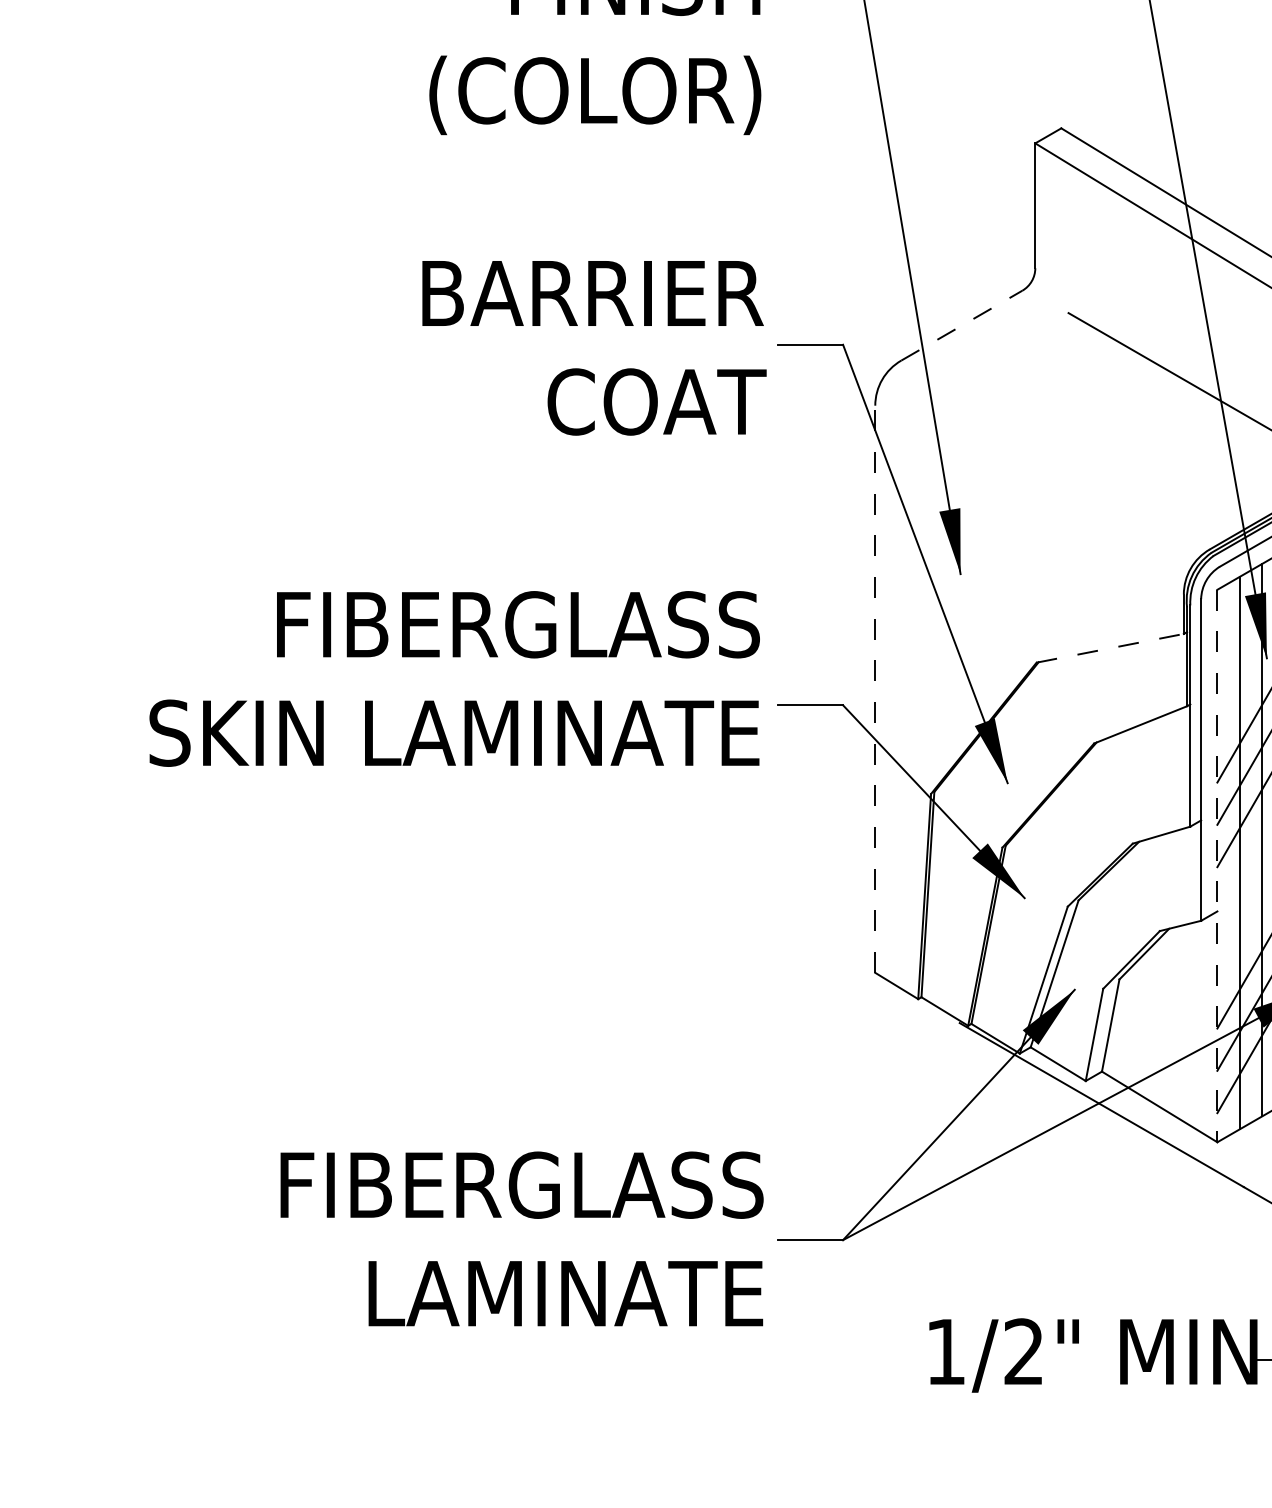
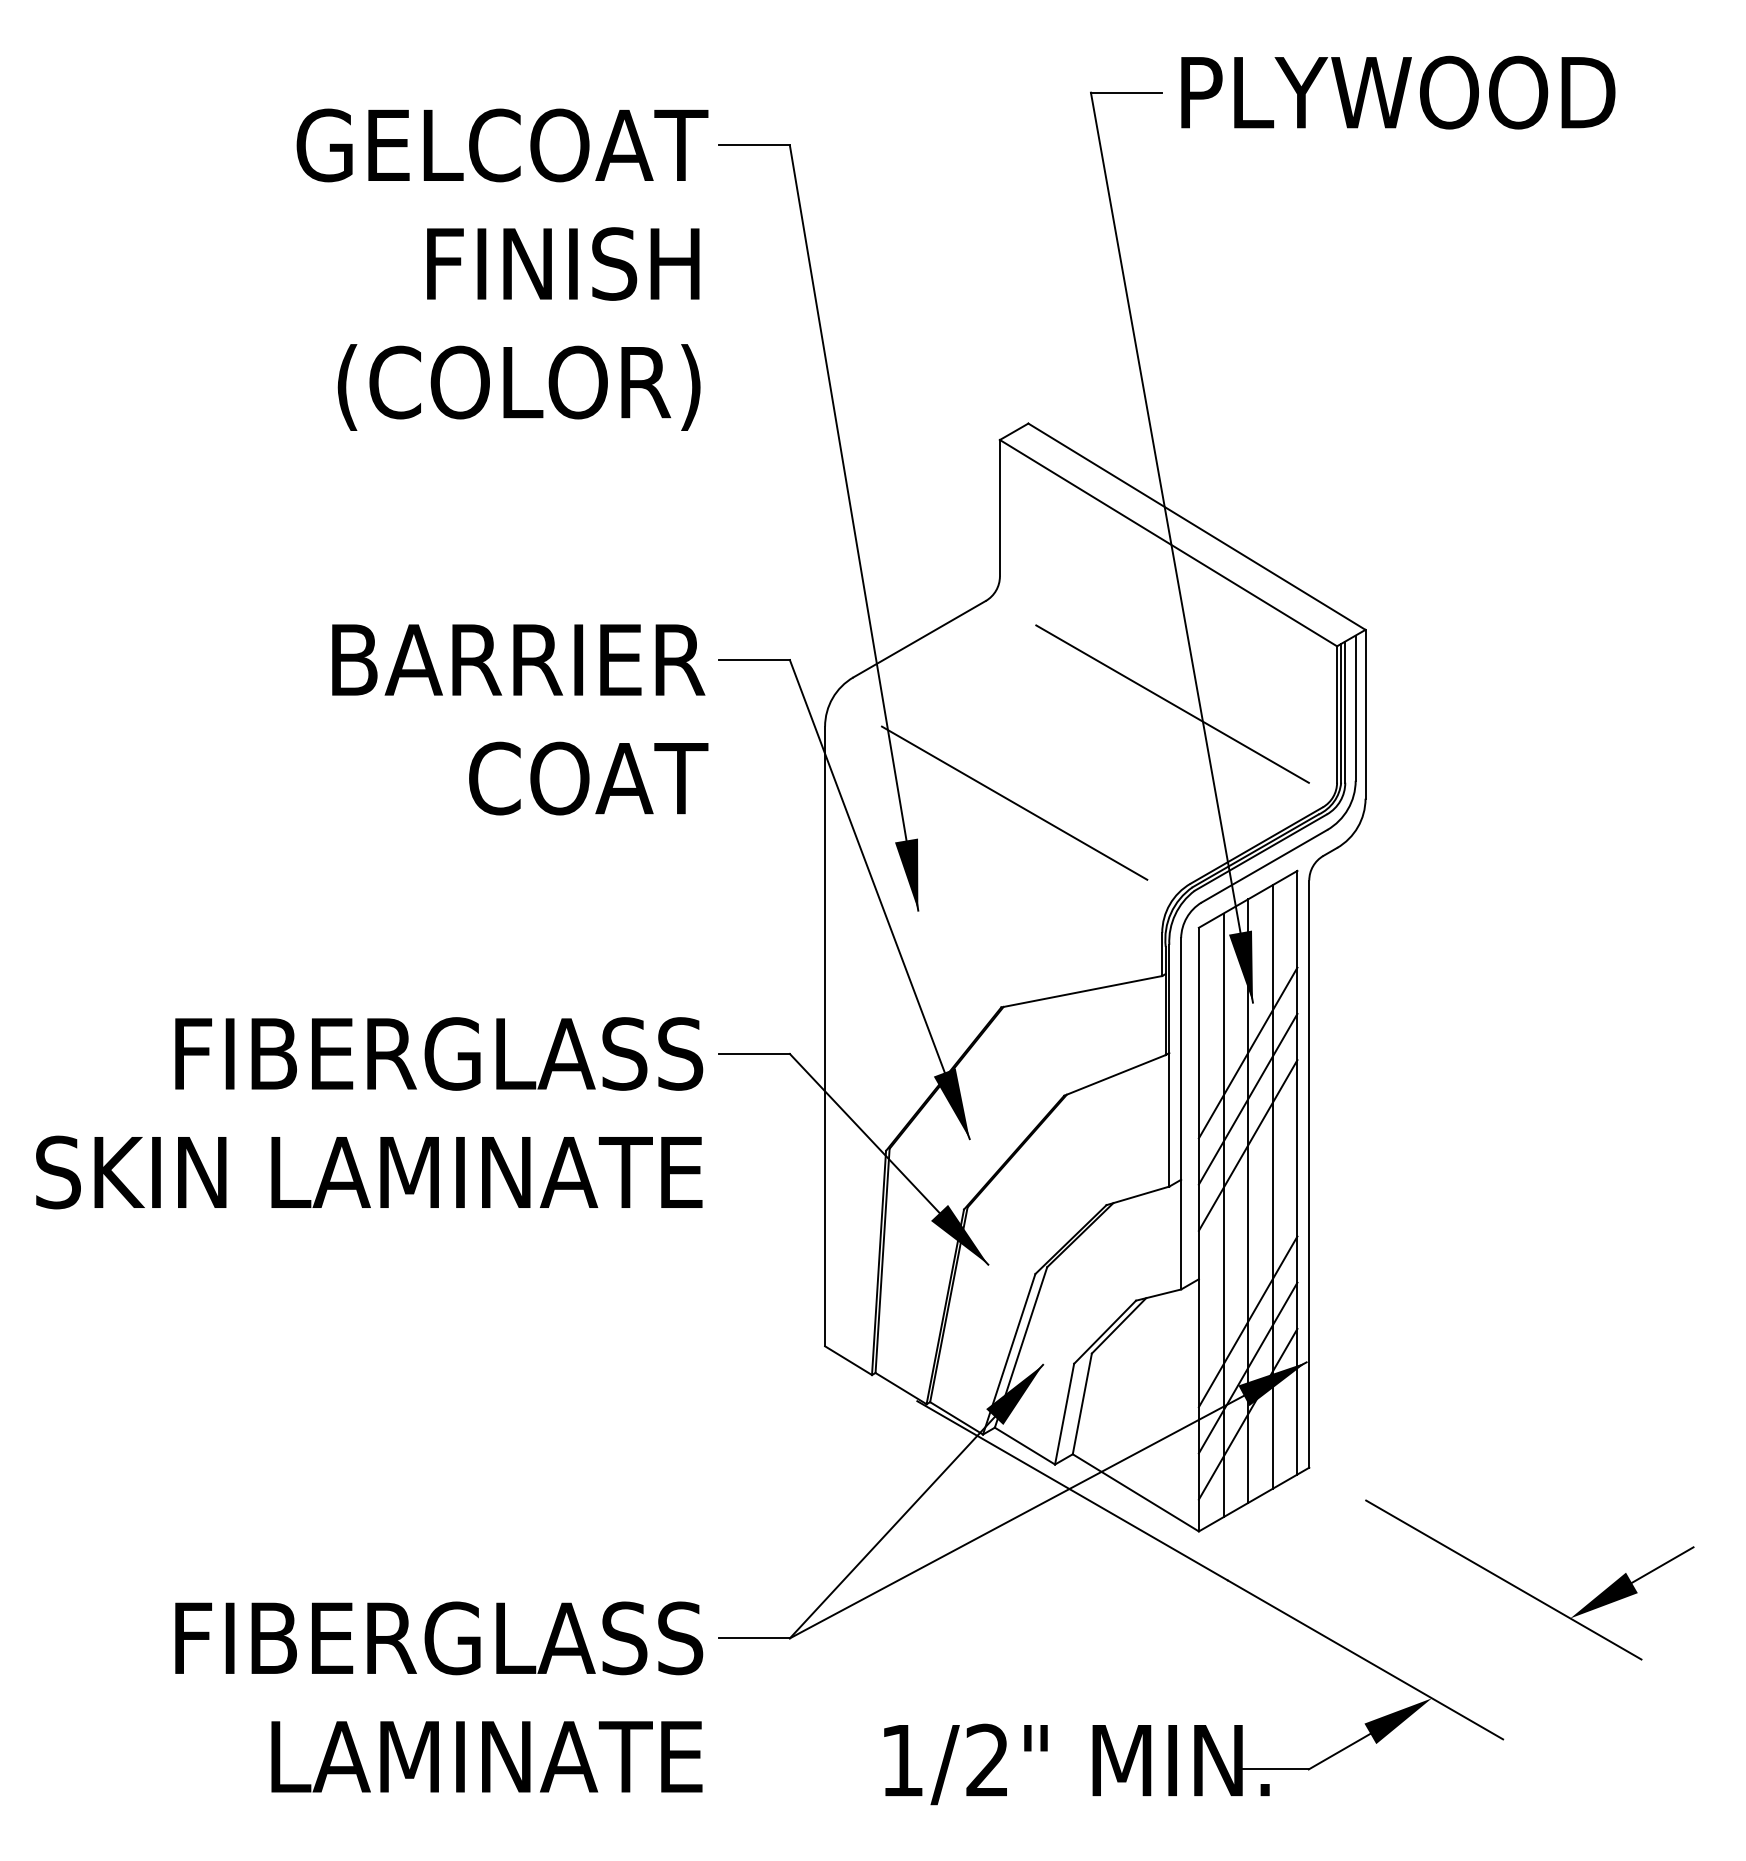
line: (962, 325) -> (920, 638), dashed -> solid
text: (594, 347) -> (520, 719), moved
line: (1048, 475) -> (1014, 802), added
line: (1109, 648) -> (1081, 991), dashed -> solid
text: (454, 679) -> (369, 1113), moved
line: (875, 689) -> (825, 1036), dashed -> solid
line: (1217, 865) -> (1198, 1229), dashed -> solid
text: (522, 1238) -> (439, 1696), moved

